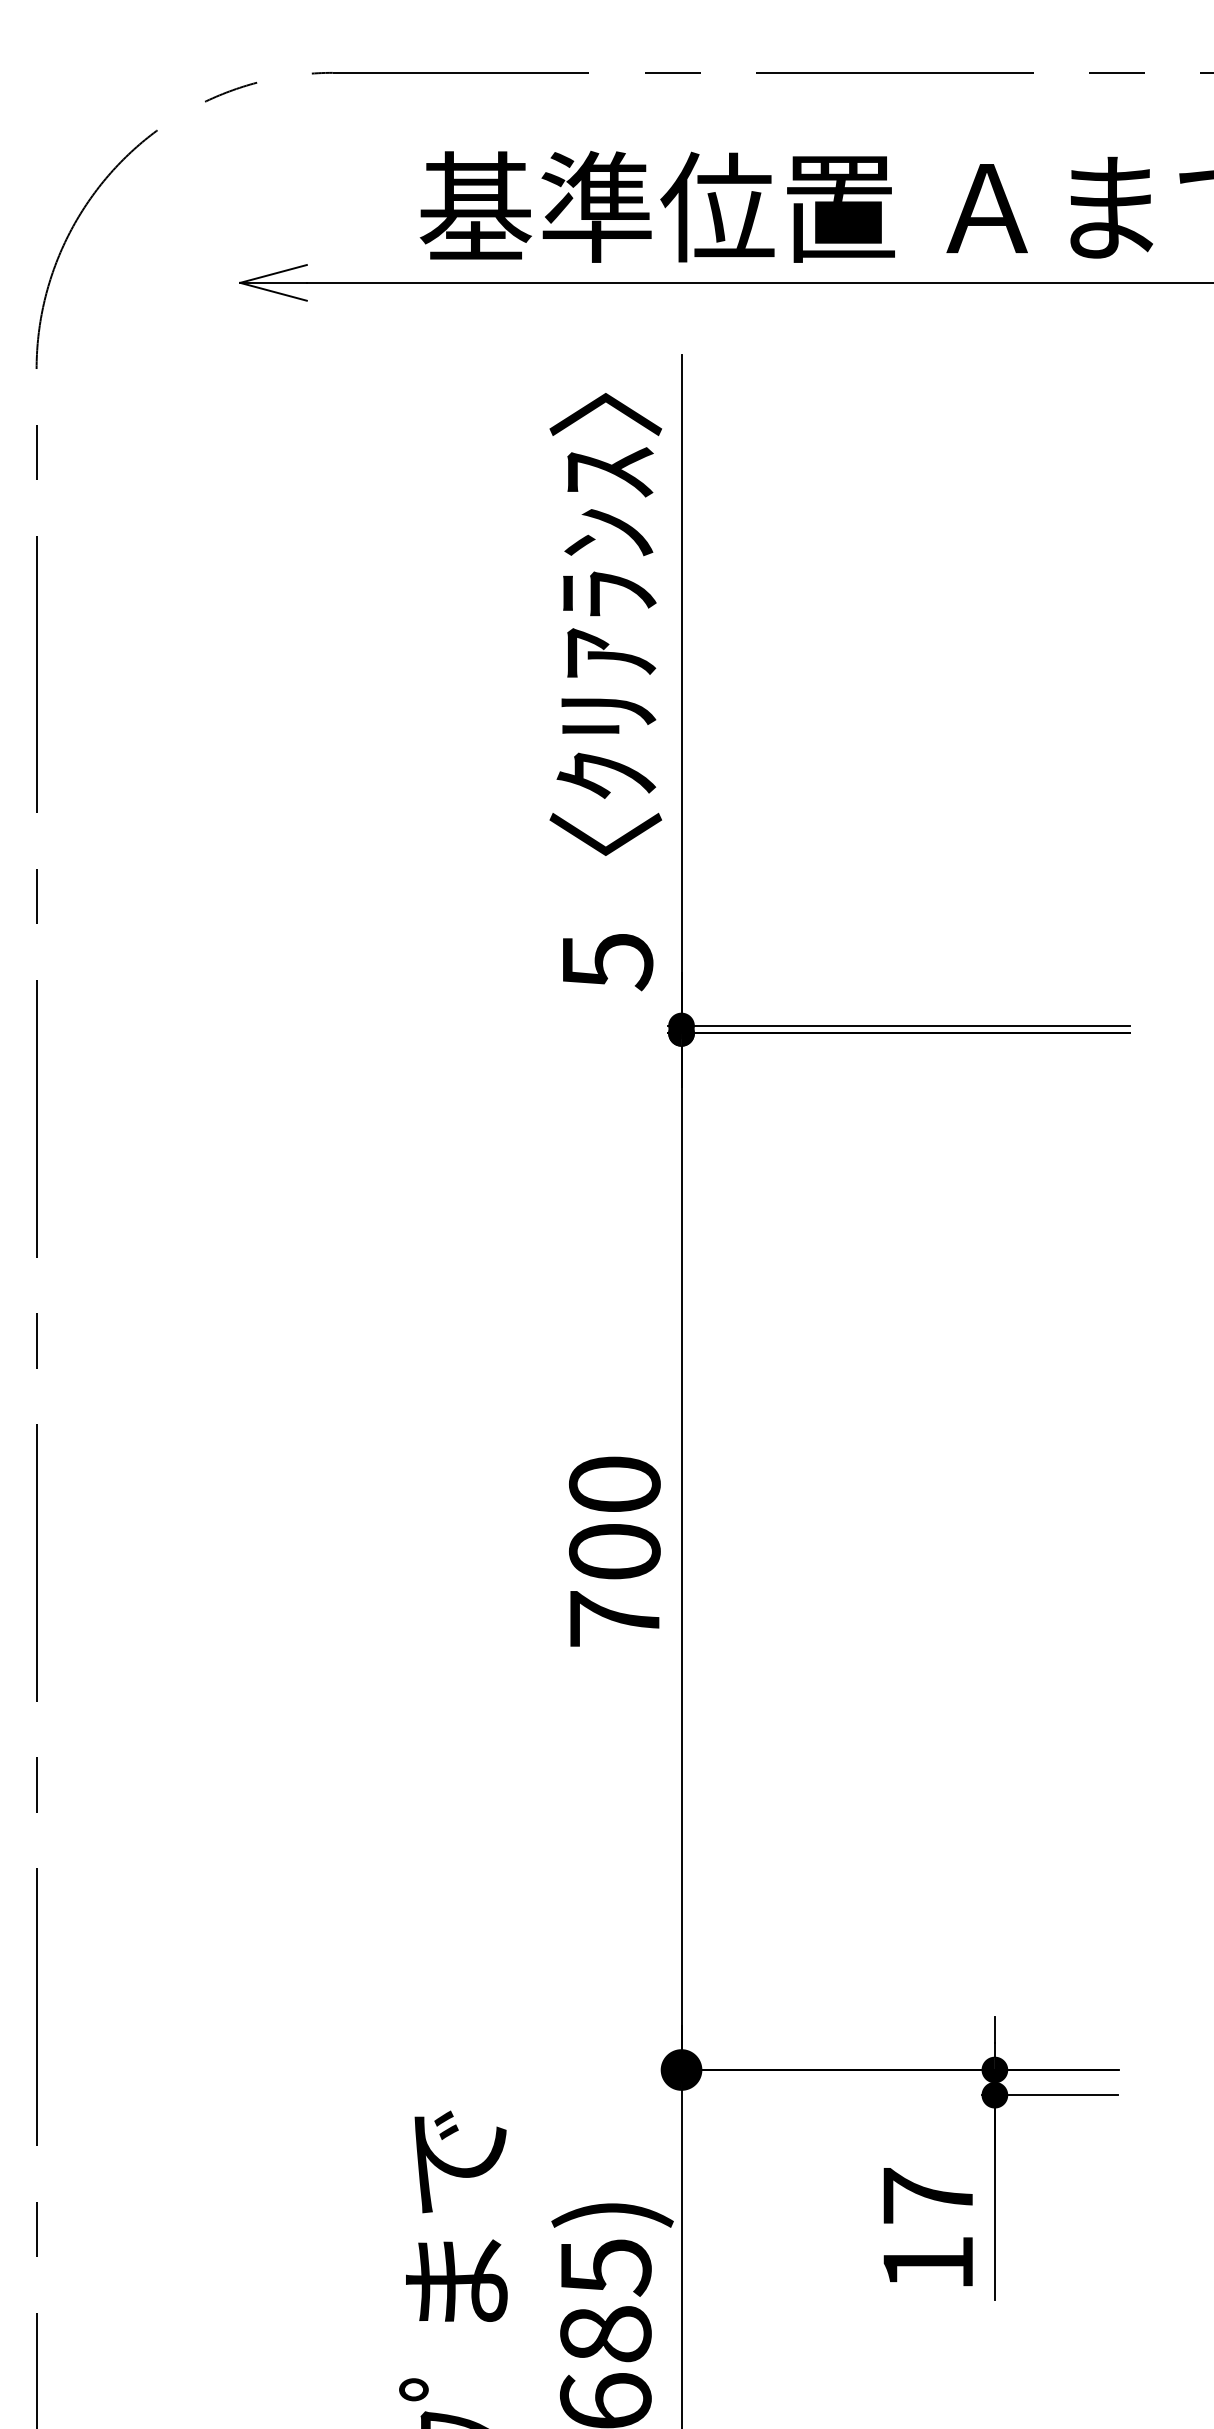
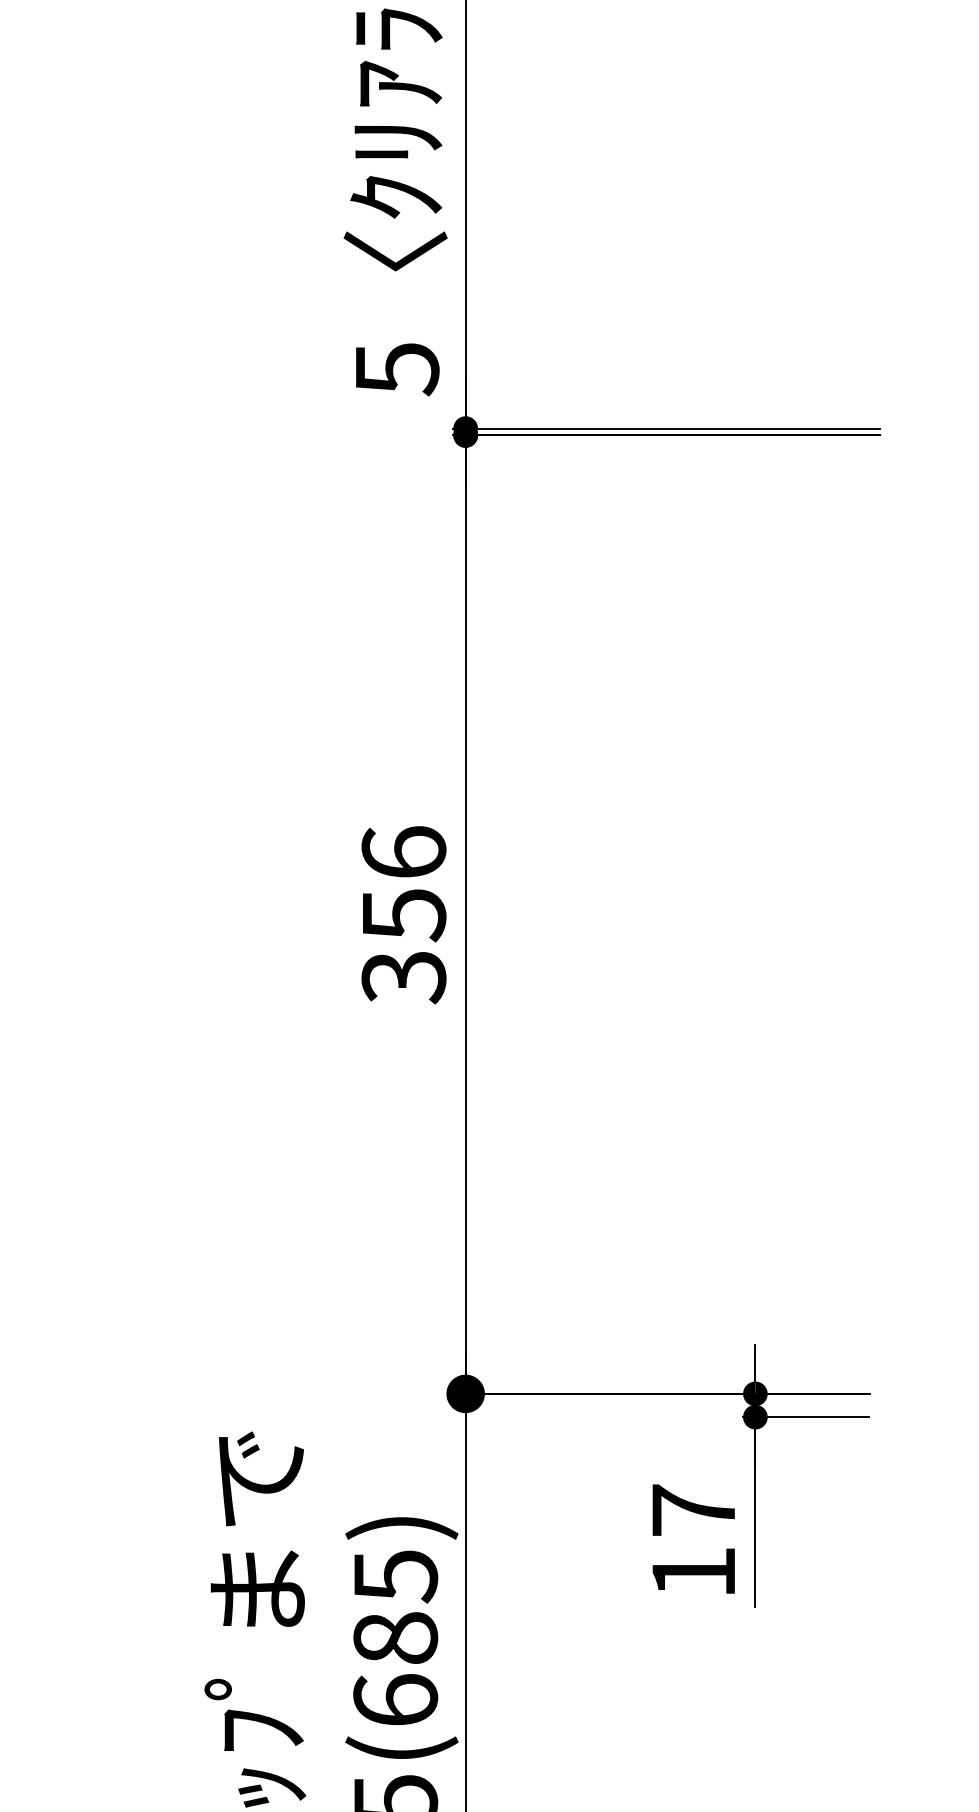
text: (614, 1552) -> (403, 915), 700 -> 356

